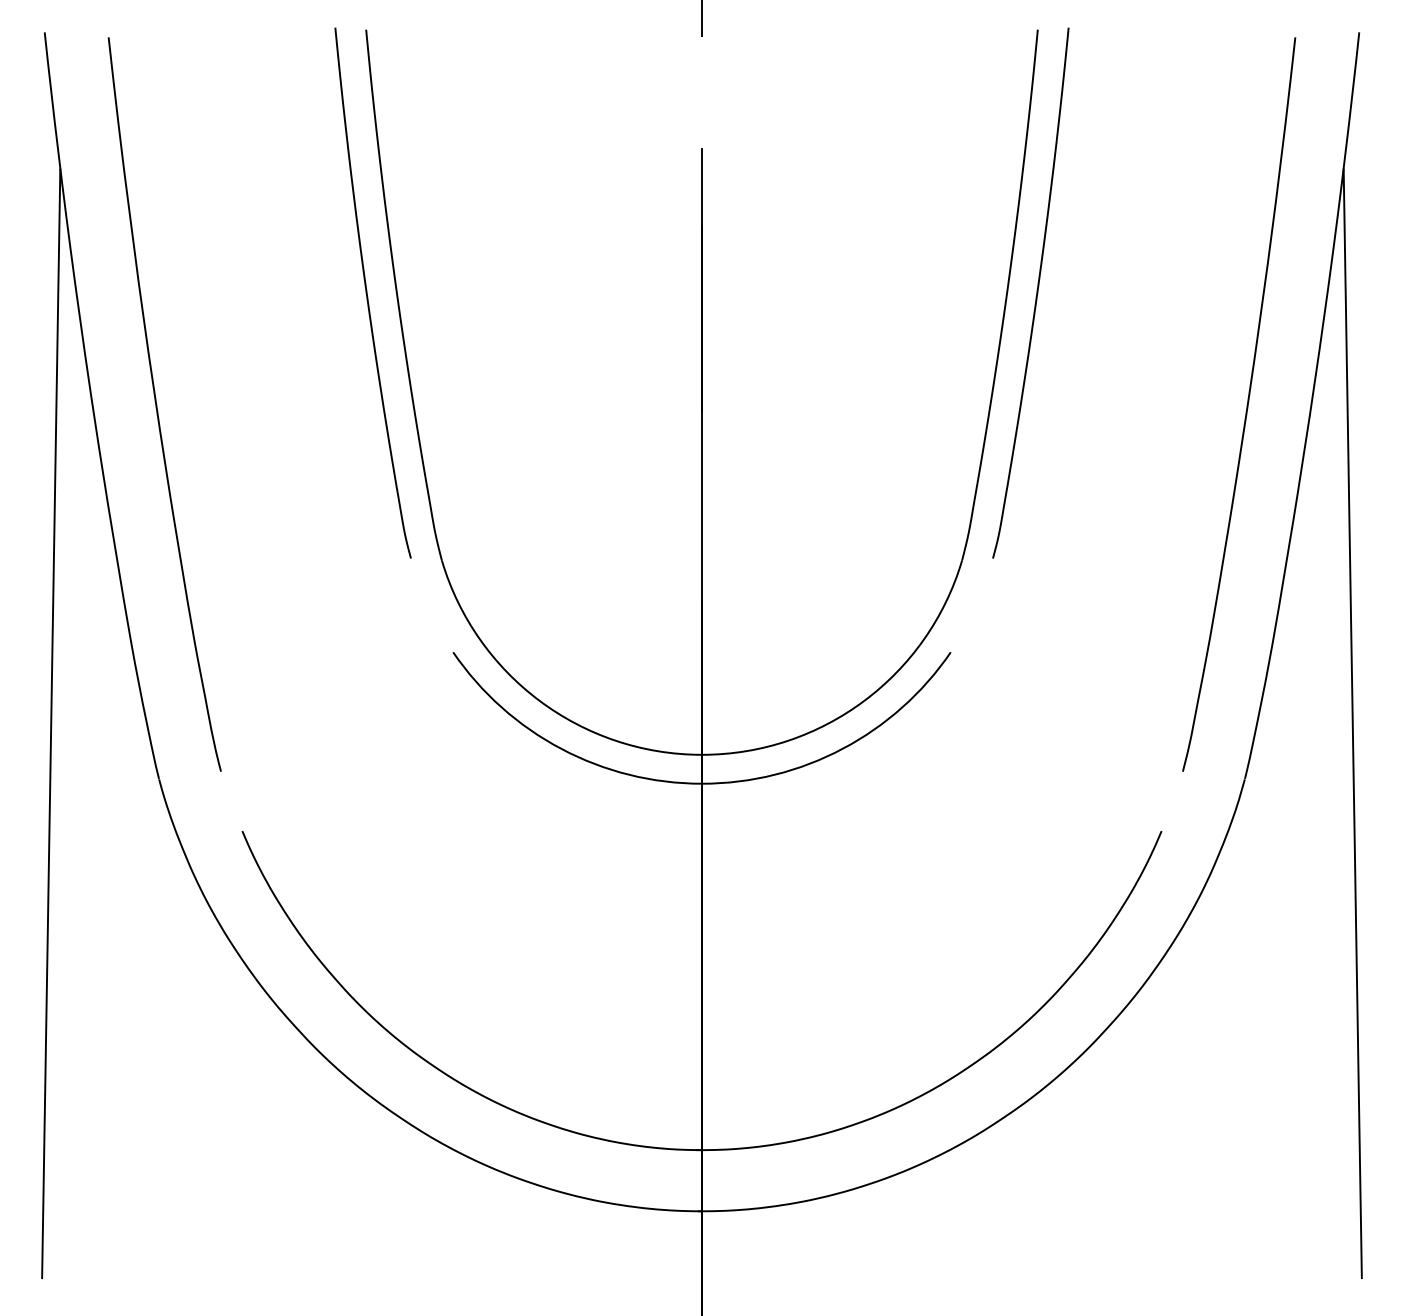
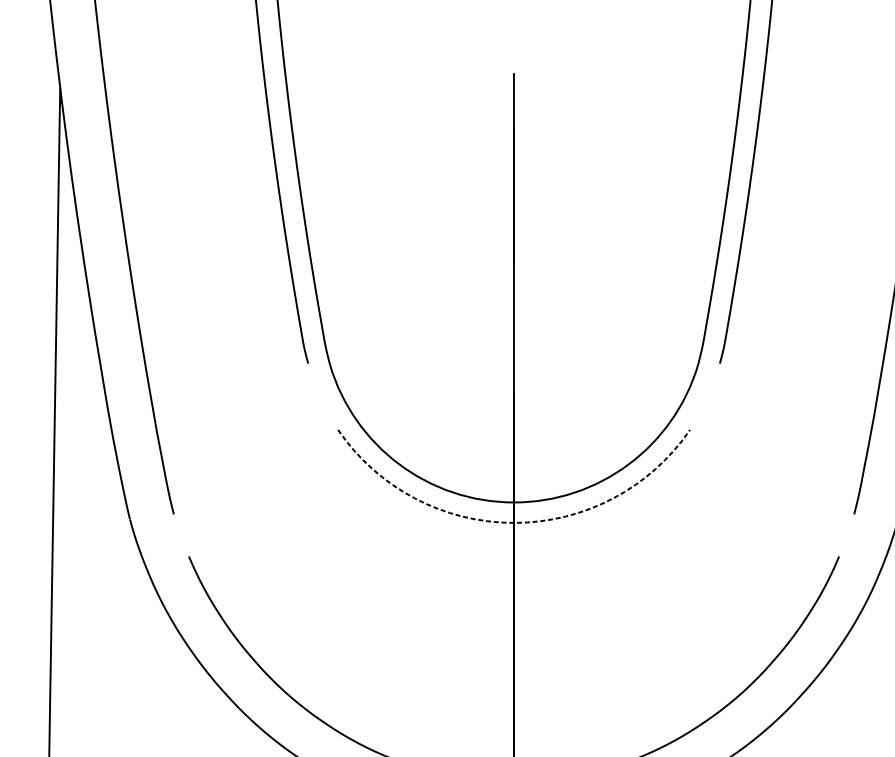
arc: (701, 783) -> (513, 522), solid -> dashed

